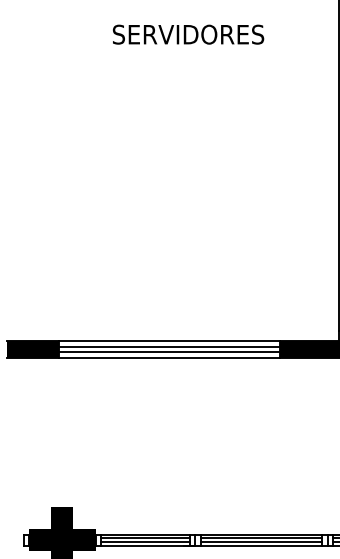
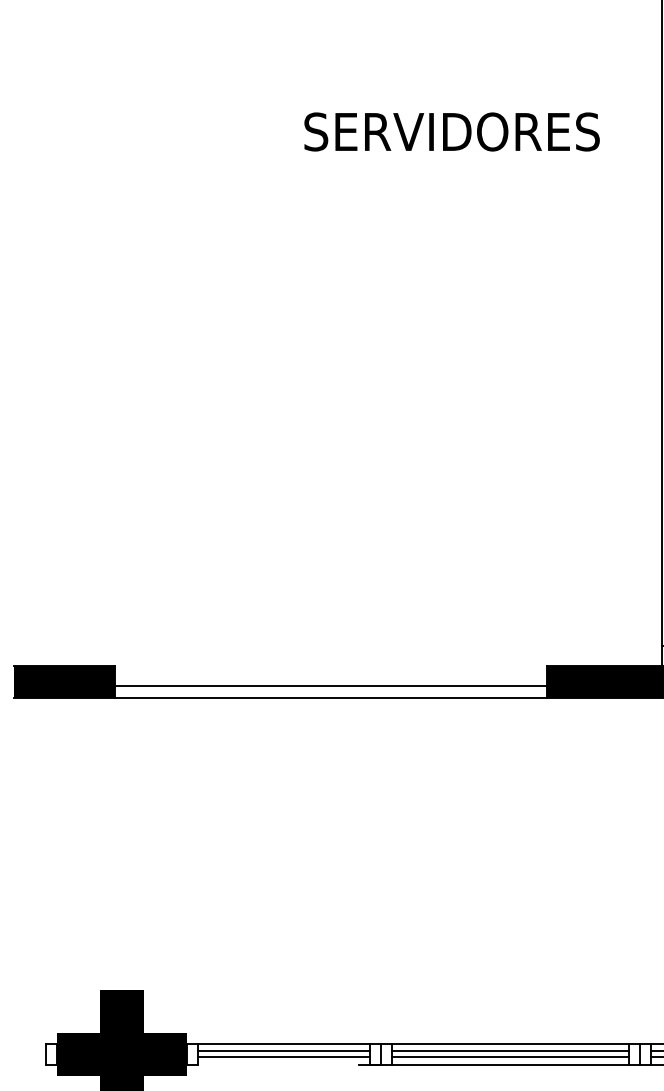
text: (188, 34) -> (452, 131), moved
line: (169, 341) -> (331, 666), removed
line: (169, 347) -> (331, 678), removed
line: (145, 545) -> (284, 1064), removed

